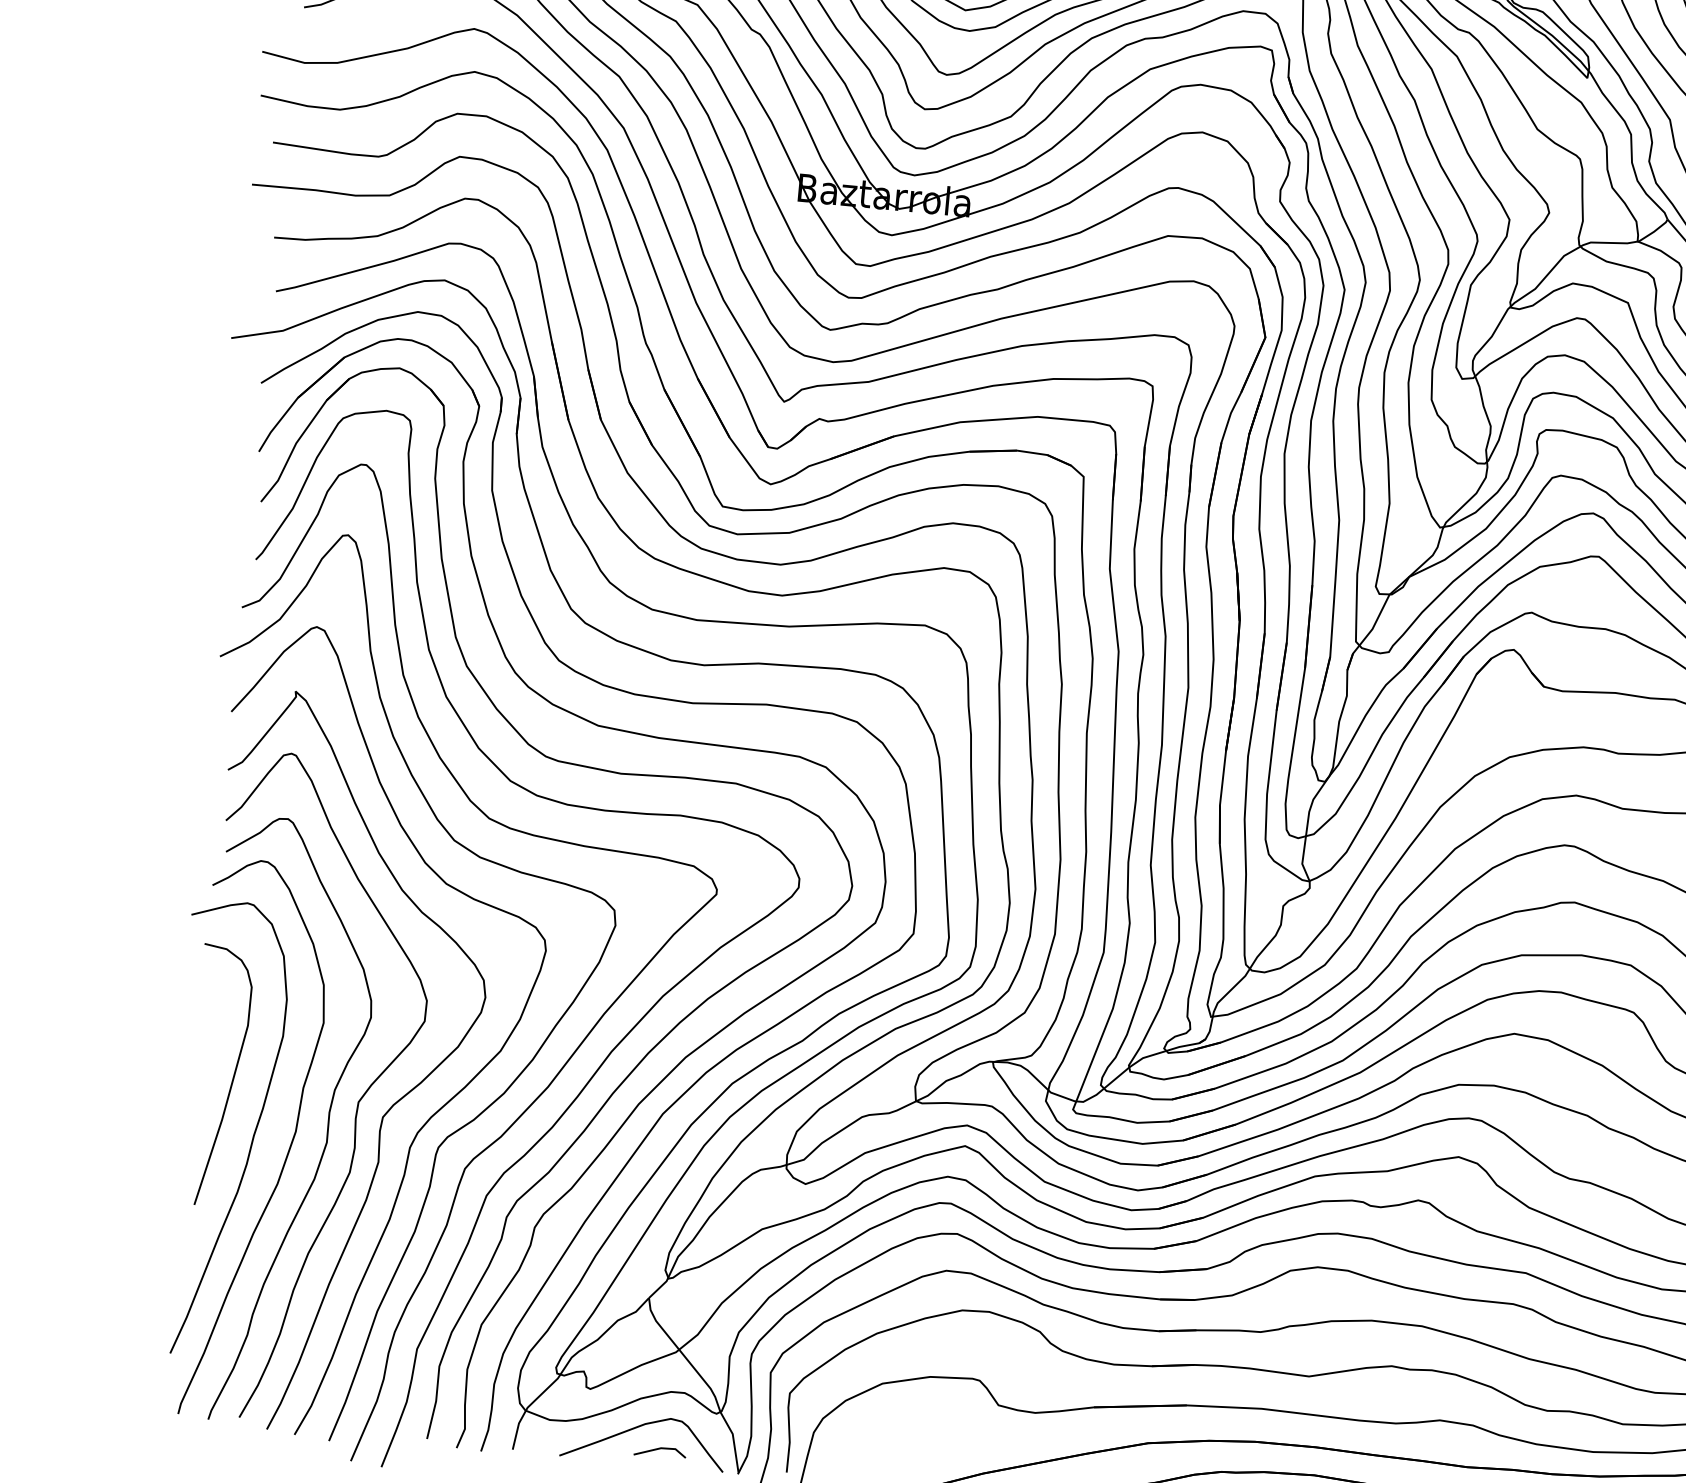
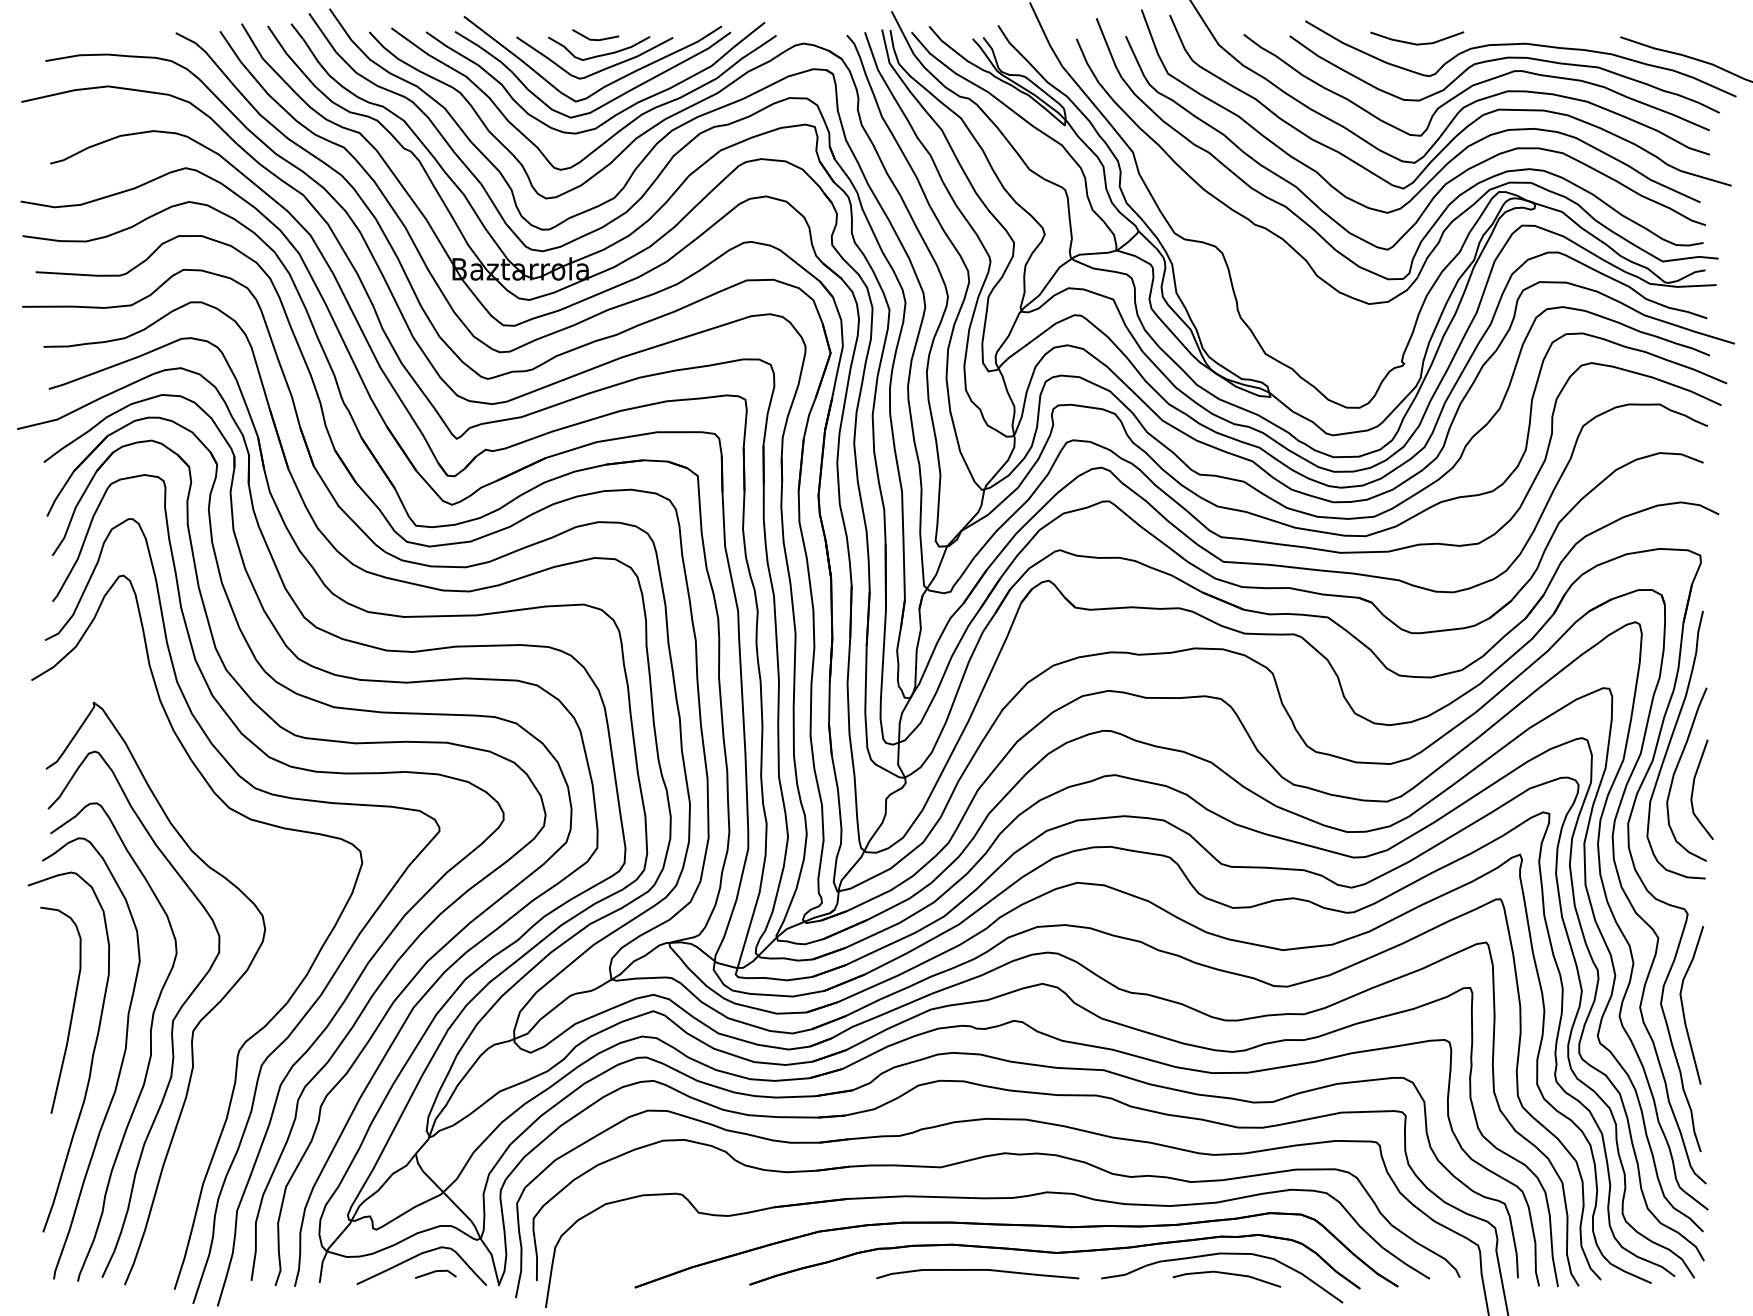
part: (434, 1112) -> (233, 1023), removed

